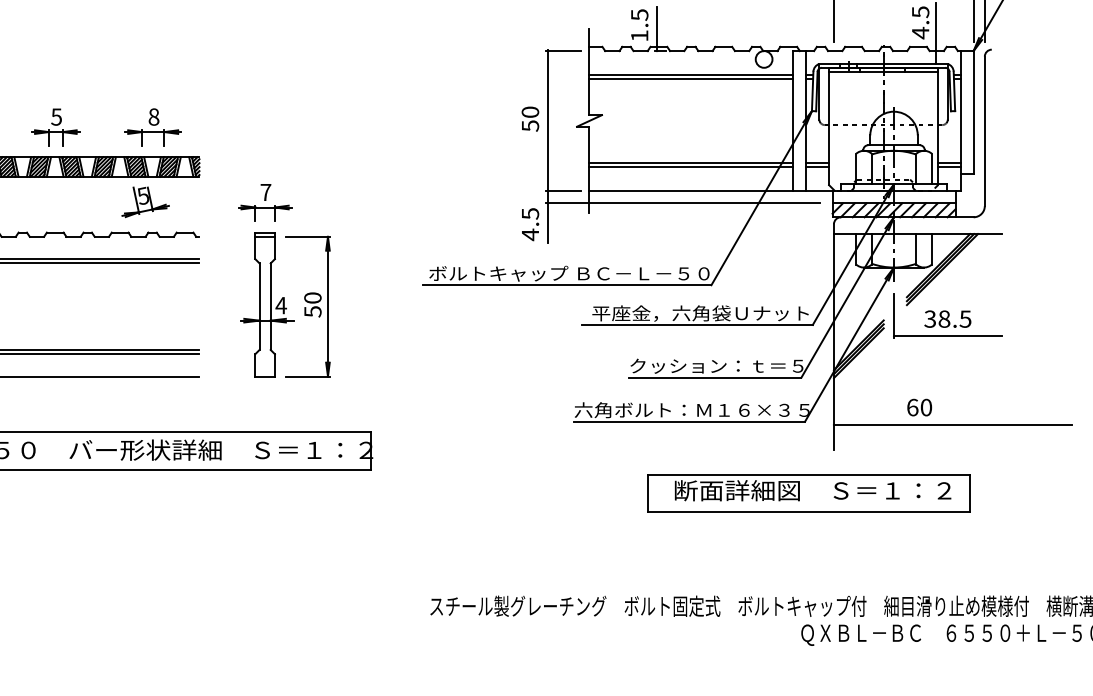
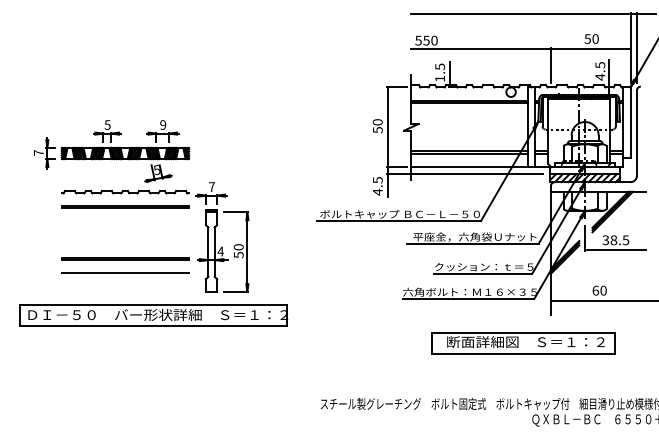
text: (154, 116) -> (163, 124), 8 -> 9
part: (272, 280) -> (215, 237), moved
part: (808, 493) -> (523, 343), moved

